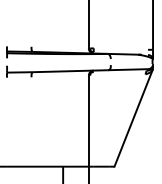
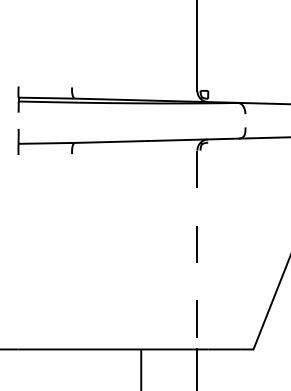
line: (88, 121) -> (196, 250), solid -> dashed

